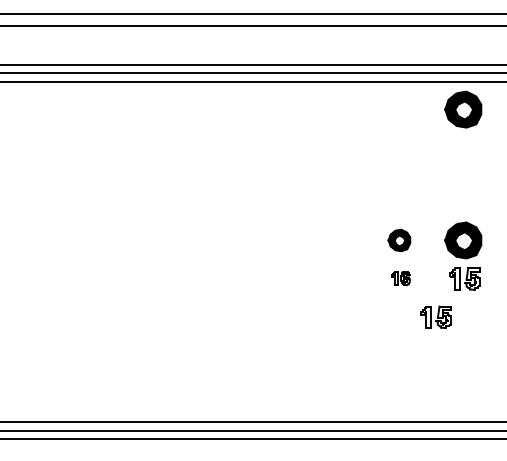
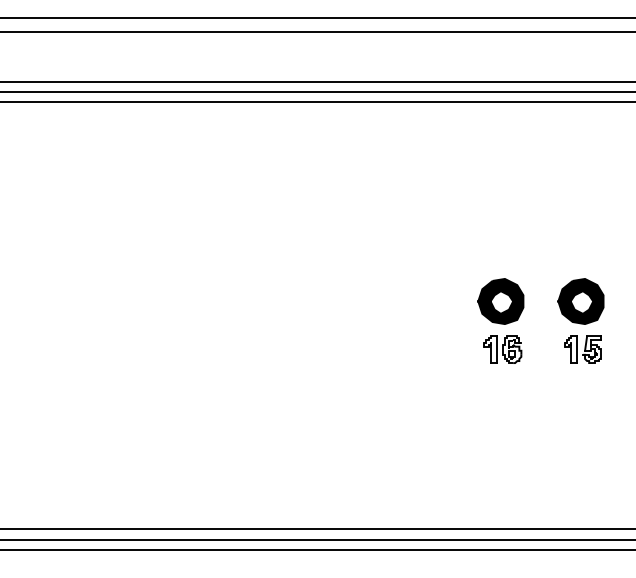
part: (462, 109) -> (580, 137), removed
part: (399, 240) -> (500, 301), size x1.67
part: (400, 278) -> (502, 349), size x1.67
part: (435, 317) -> (546, 397), removed

